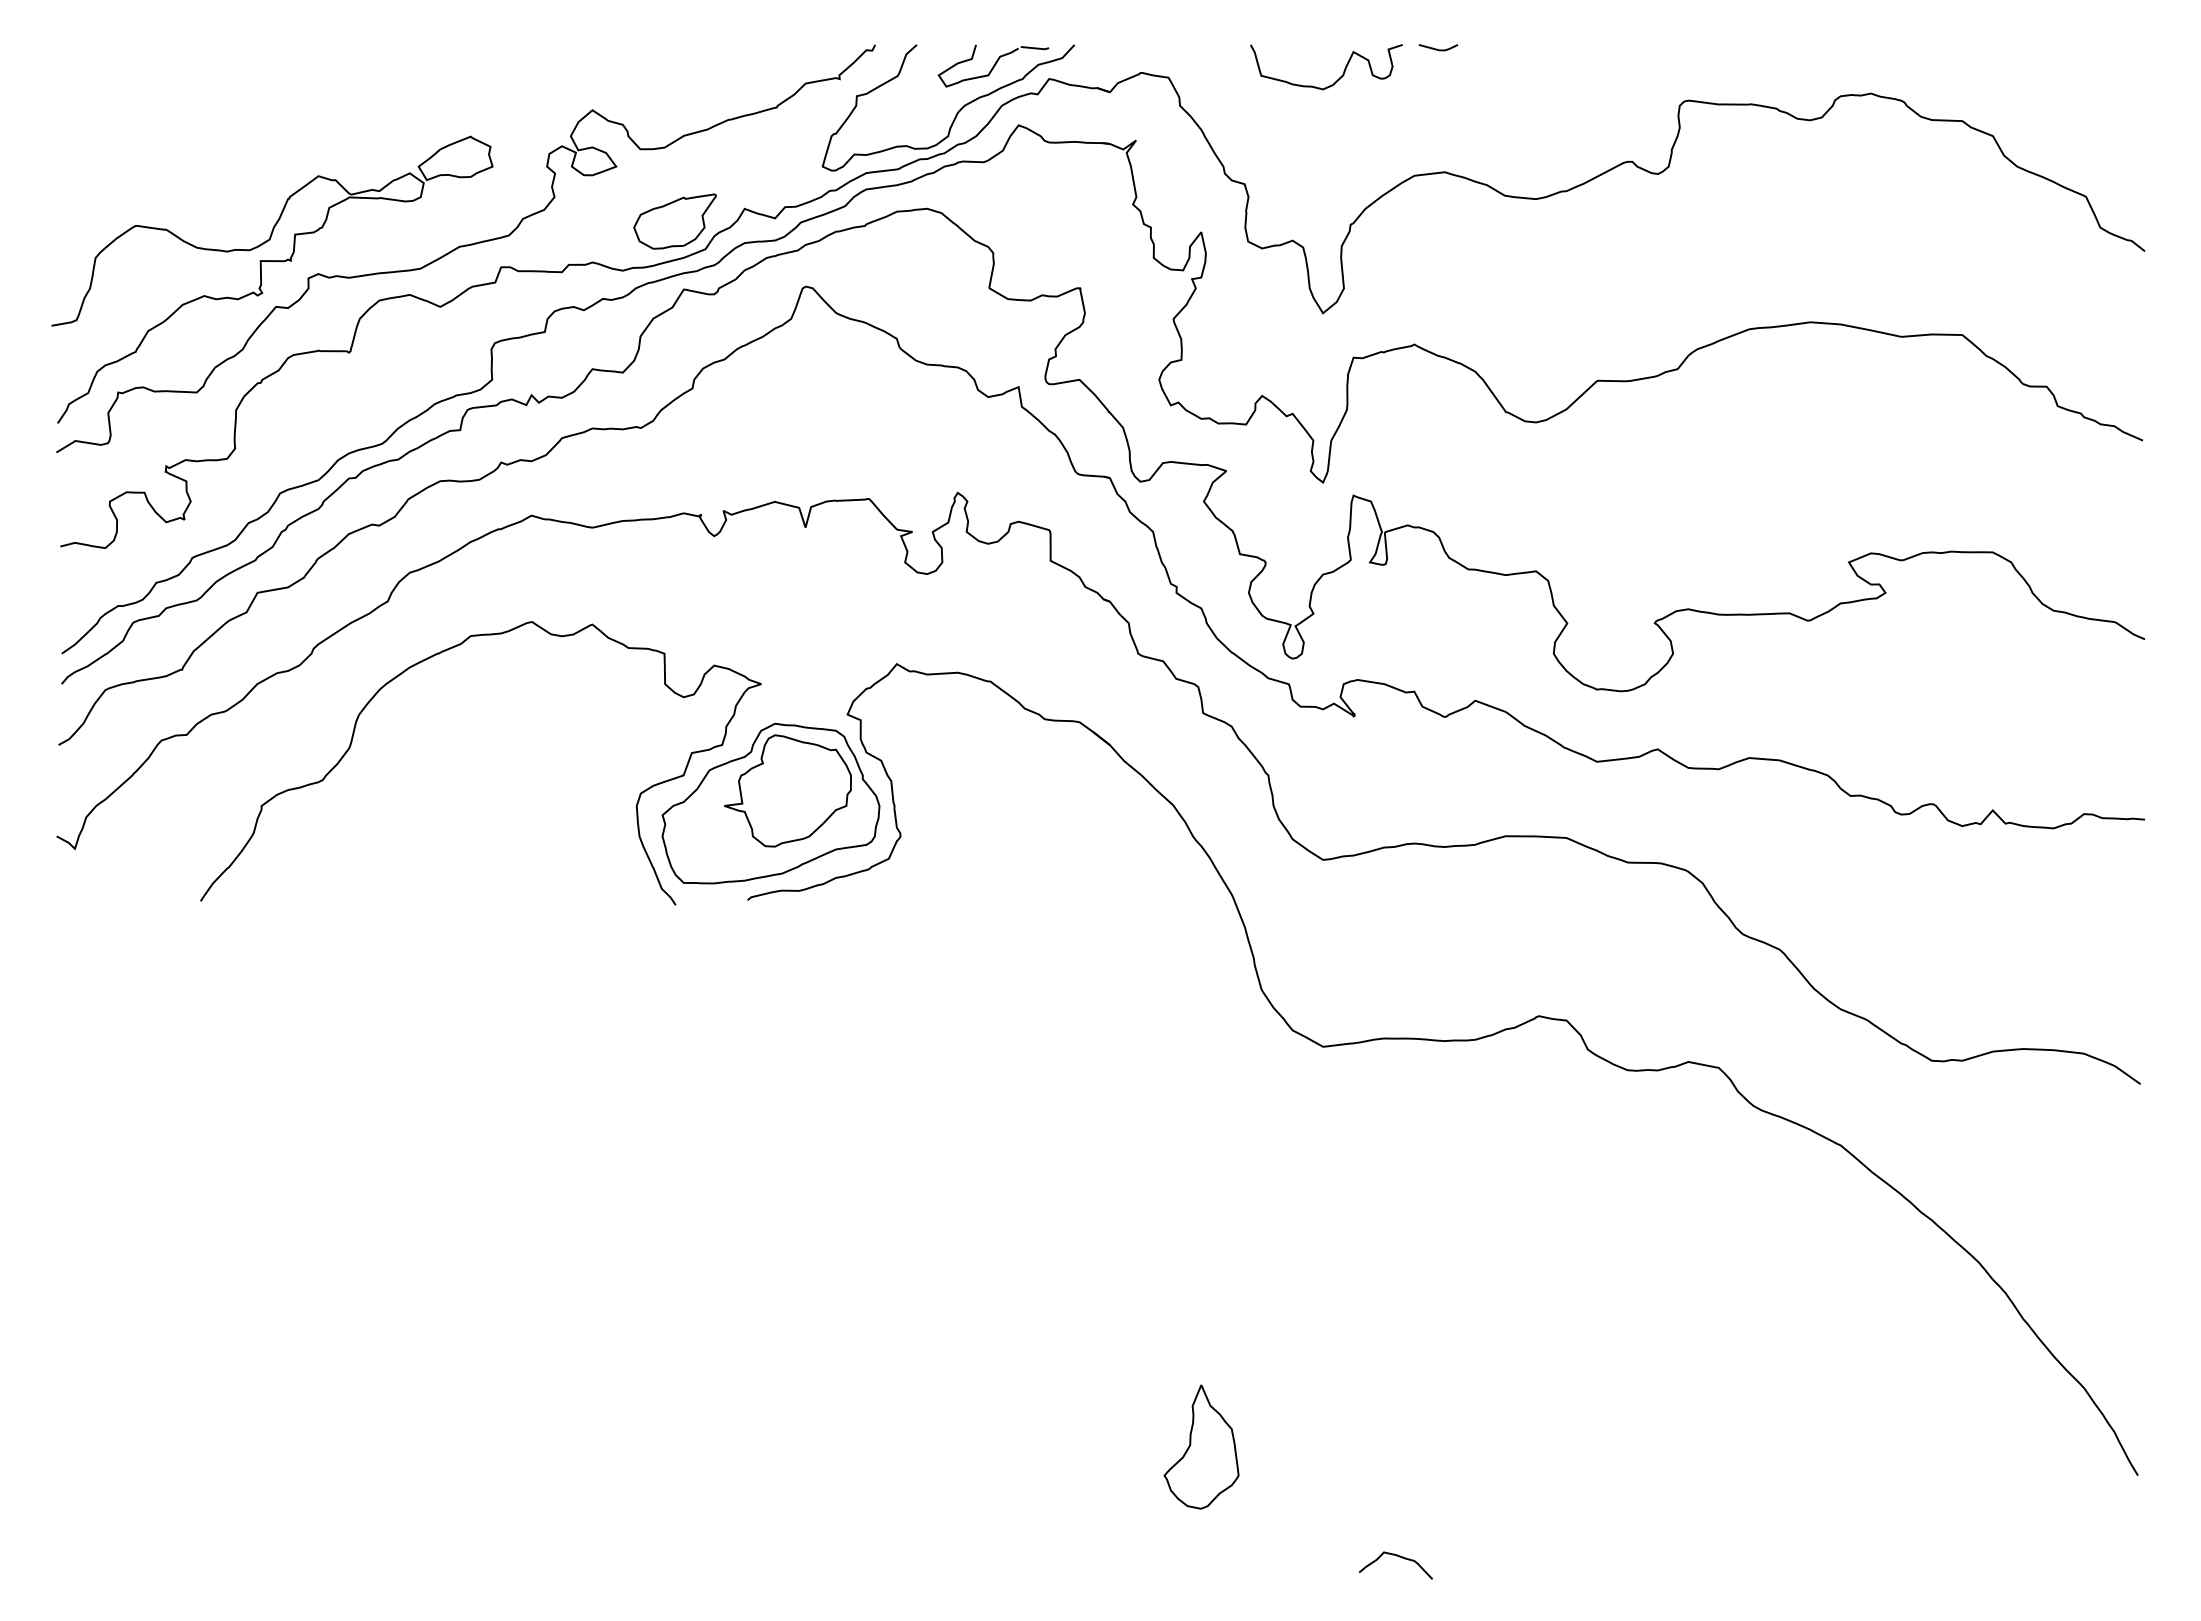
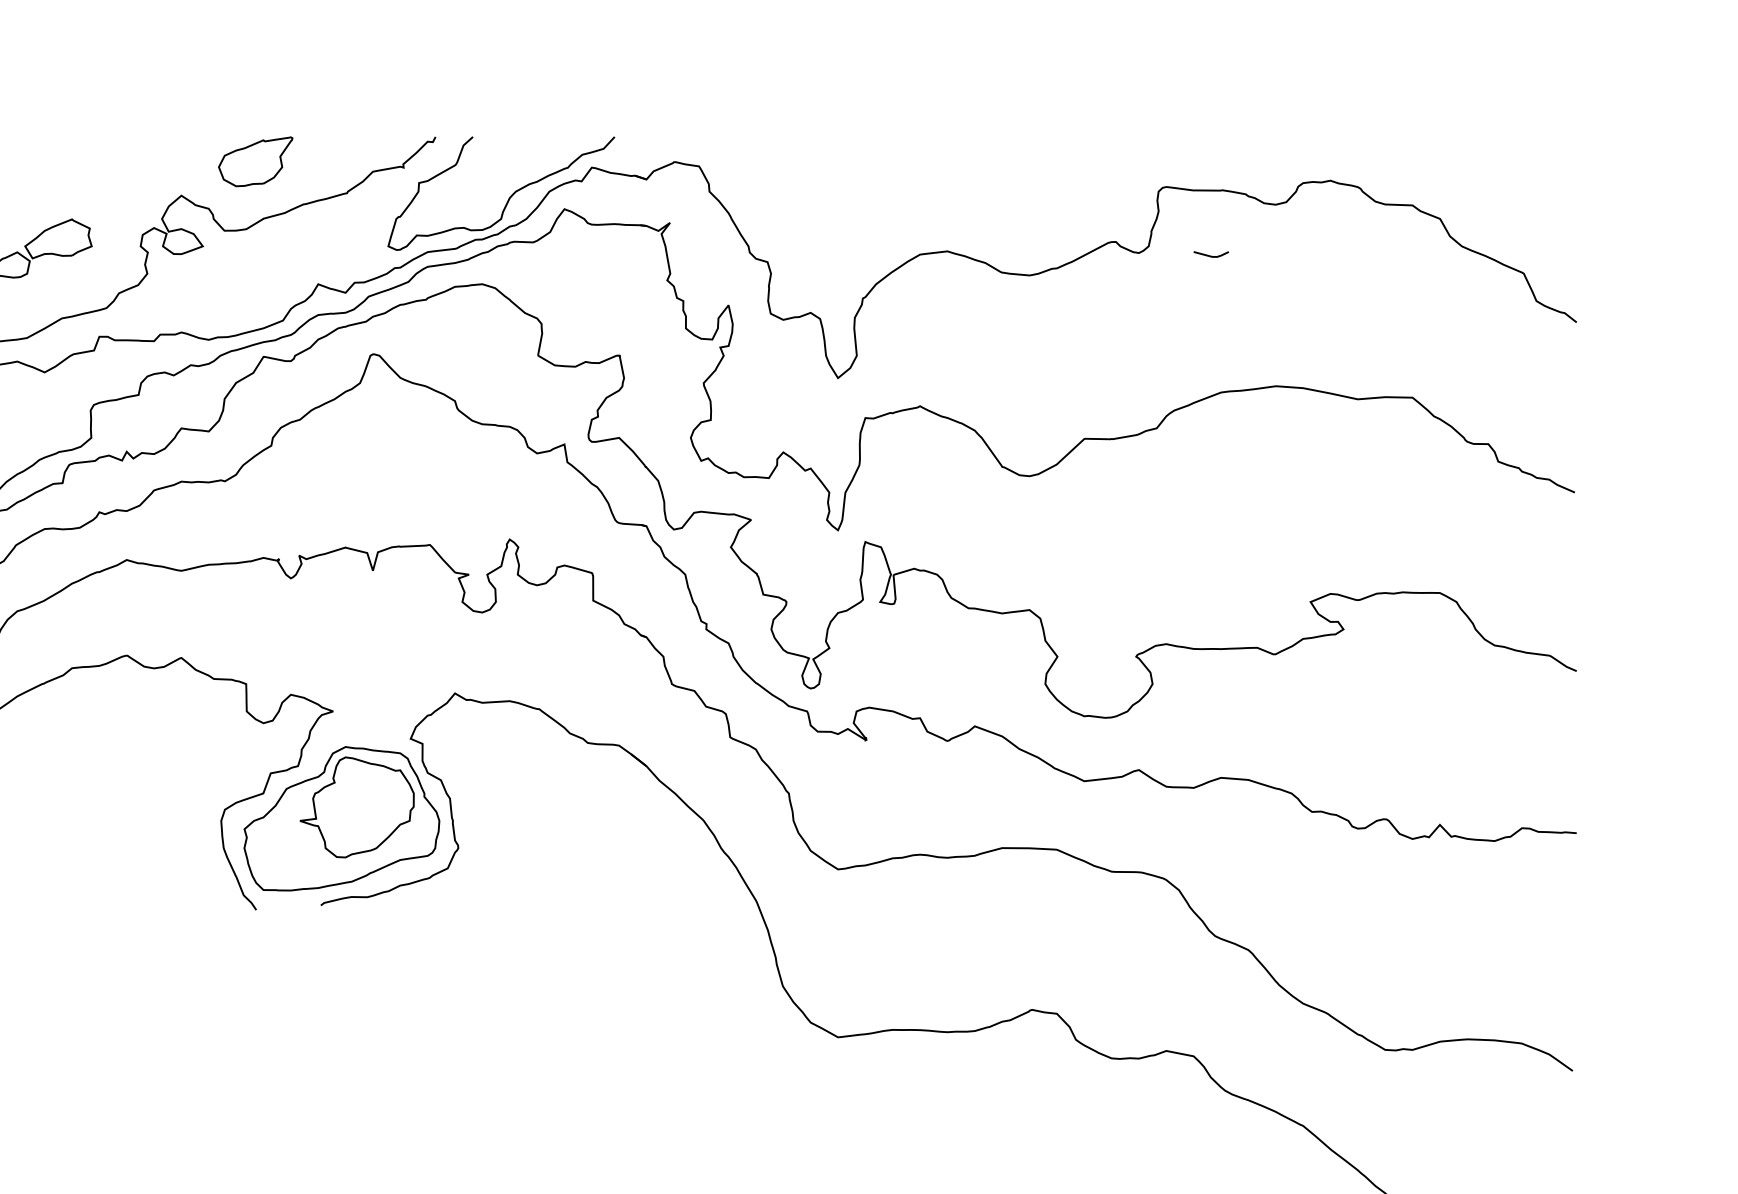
line: (1437, 48) -> (1210, 255), moved
part: (993, 65) -> (541, 155), removed
curve: (1338, 78) -> (851, 167), removed
part: (674, 221) -> (255, 161), moved

